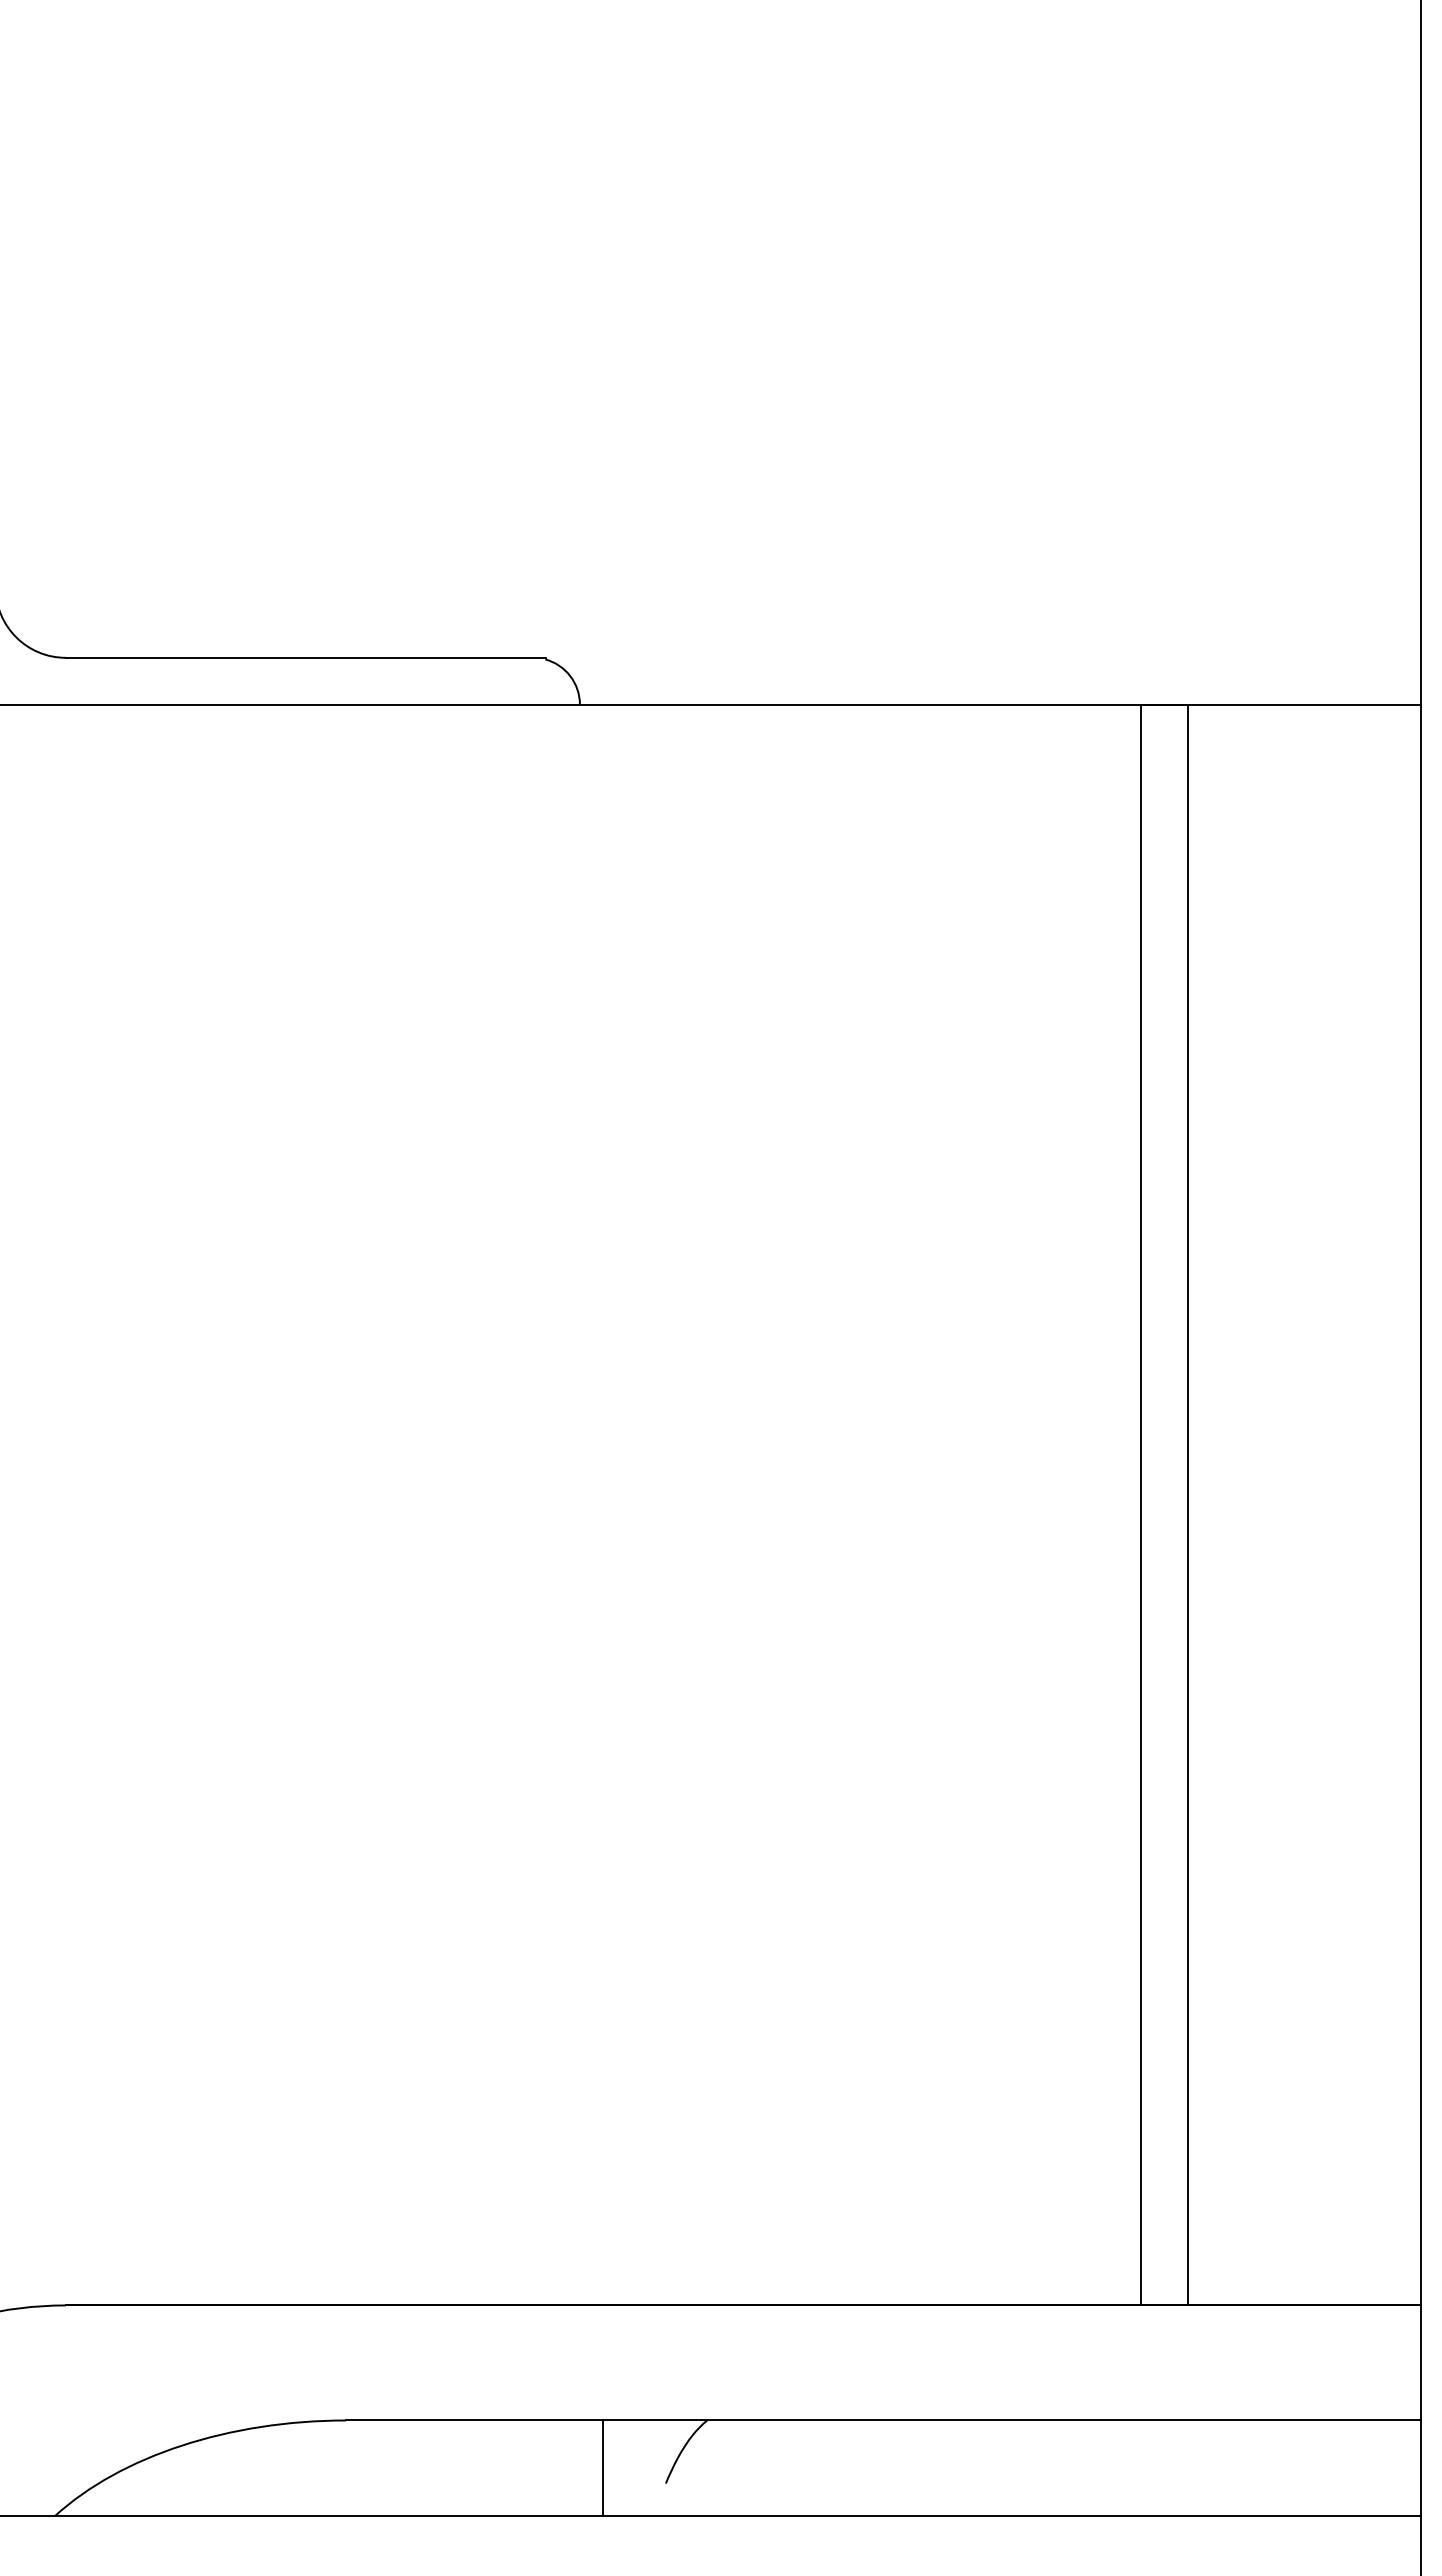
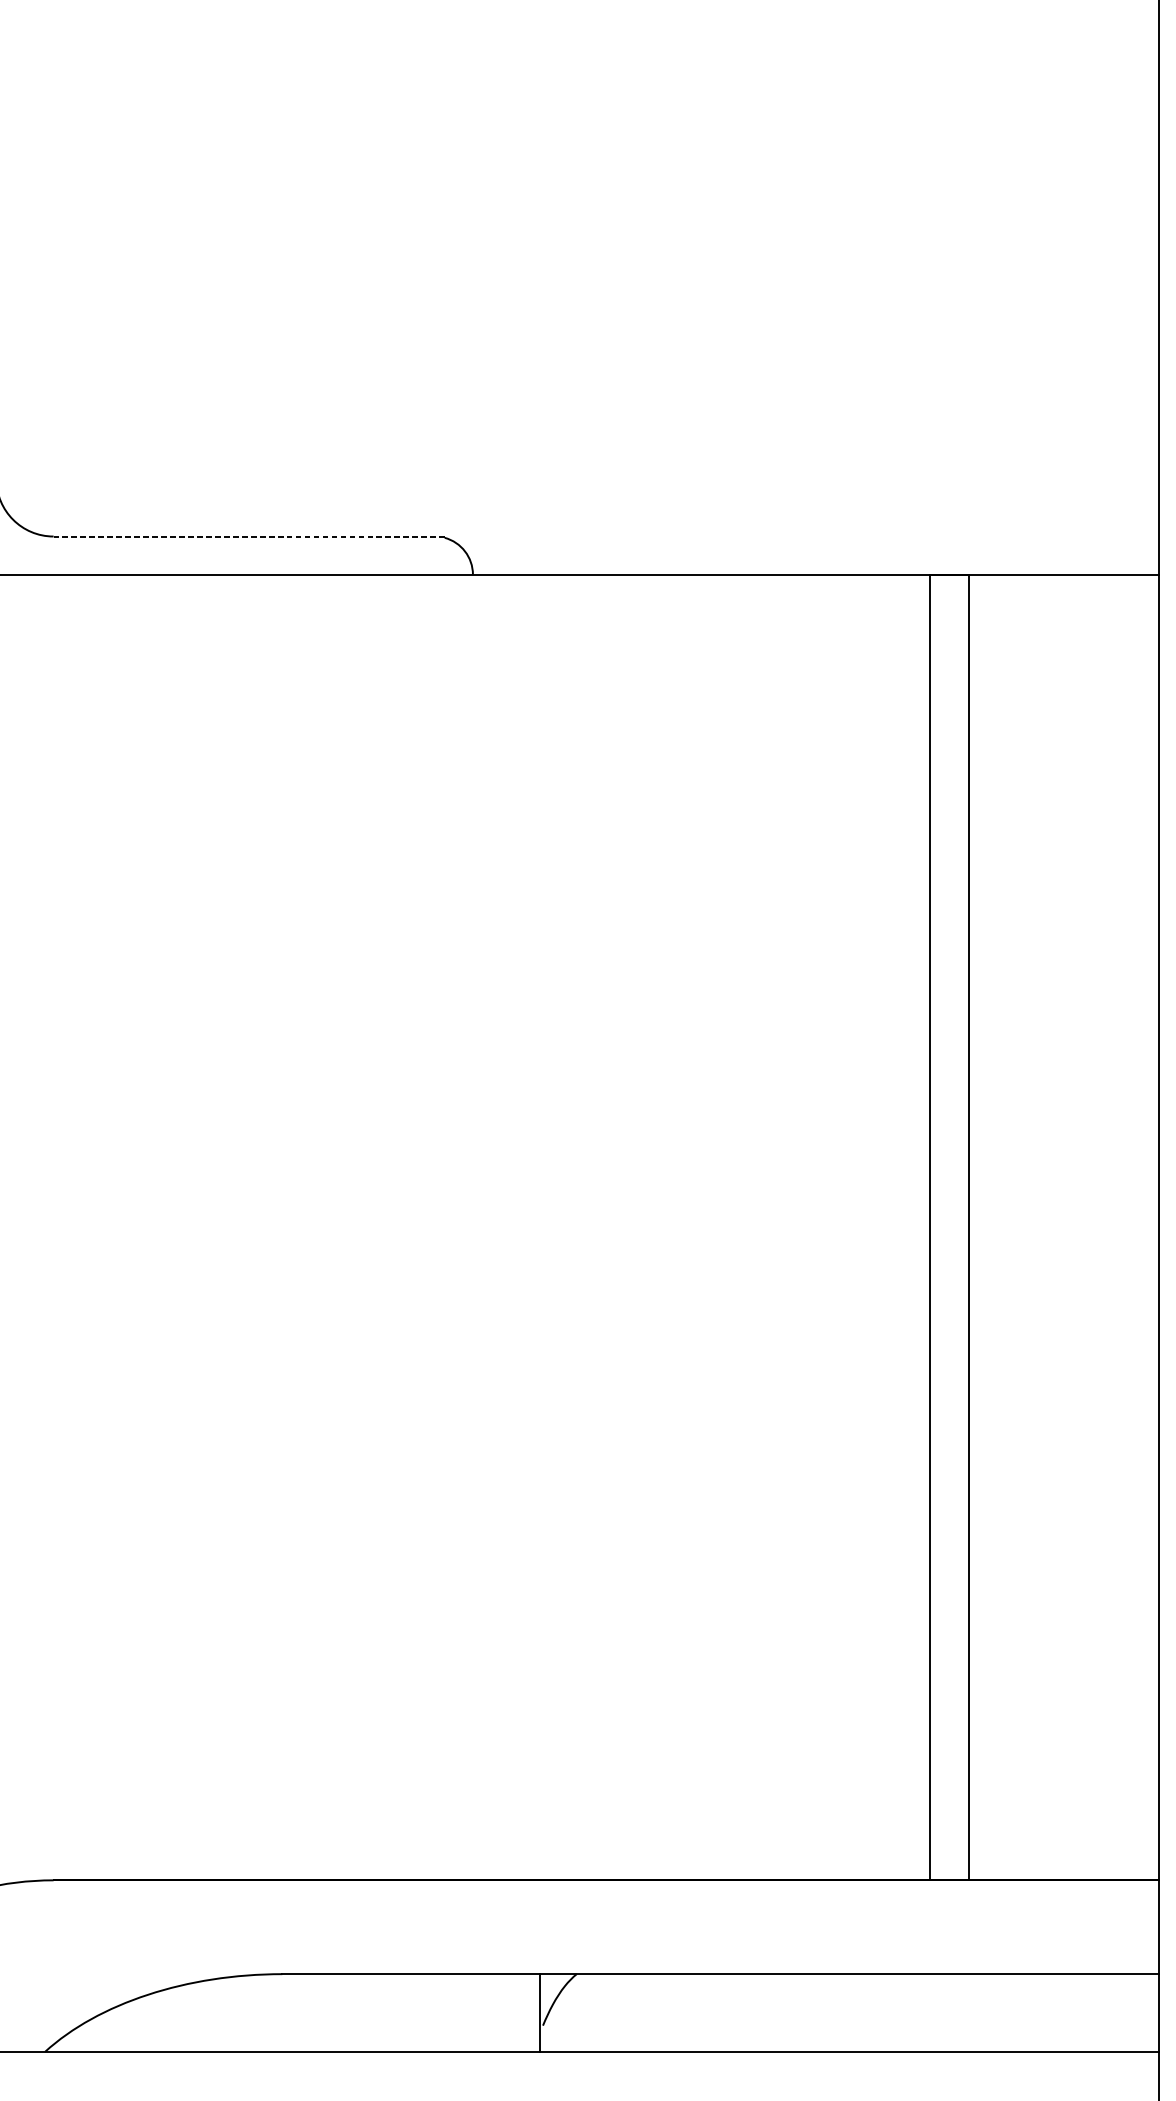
line: (305, 657) -> (249, 536), solid -> dashed
line: (603, 2467) -> (540, 2012), moved

